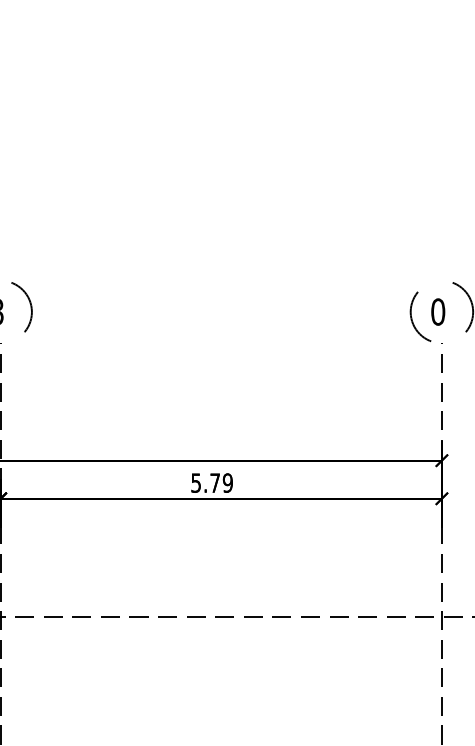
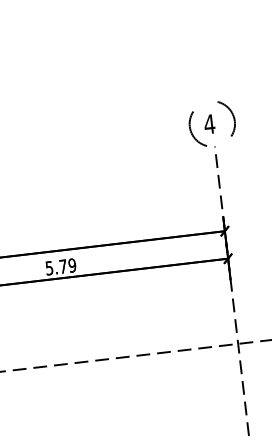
text: (437, 311) -> (209, 123), 0 -> 4

